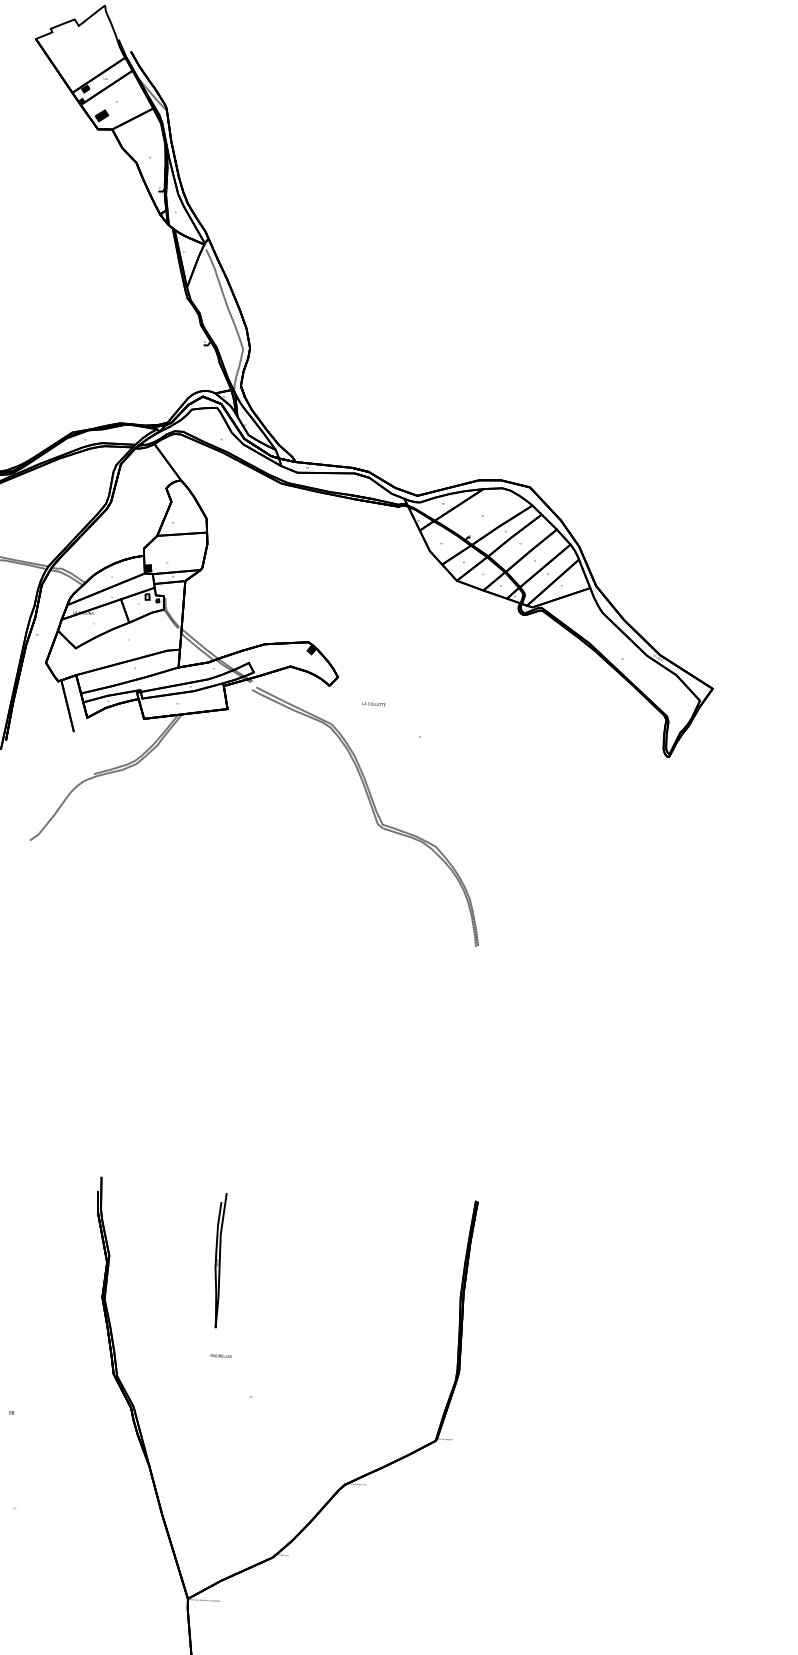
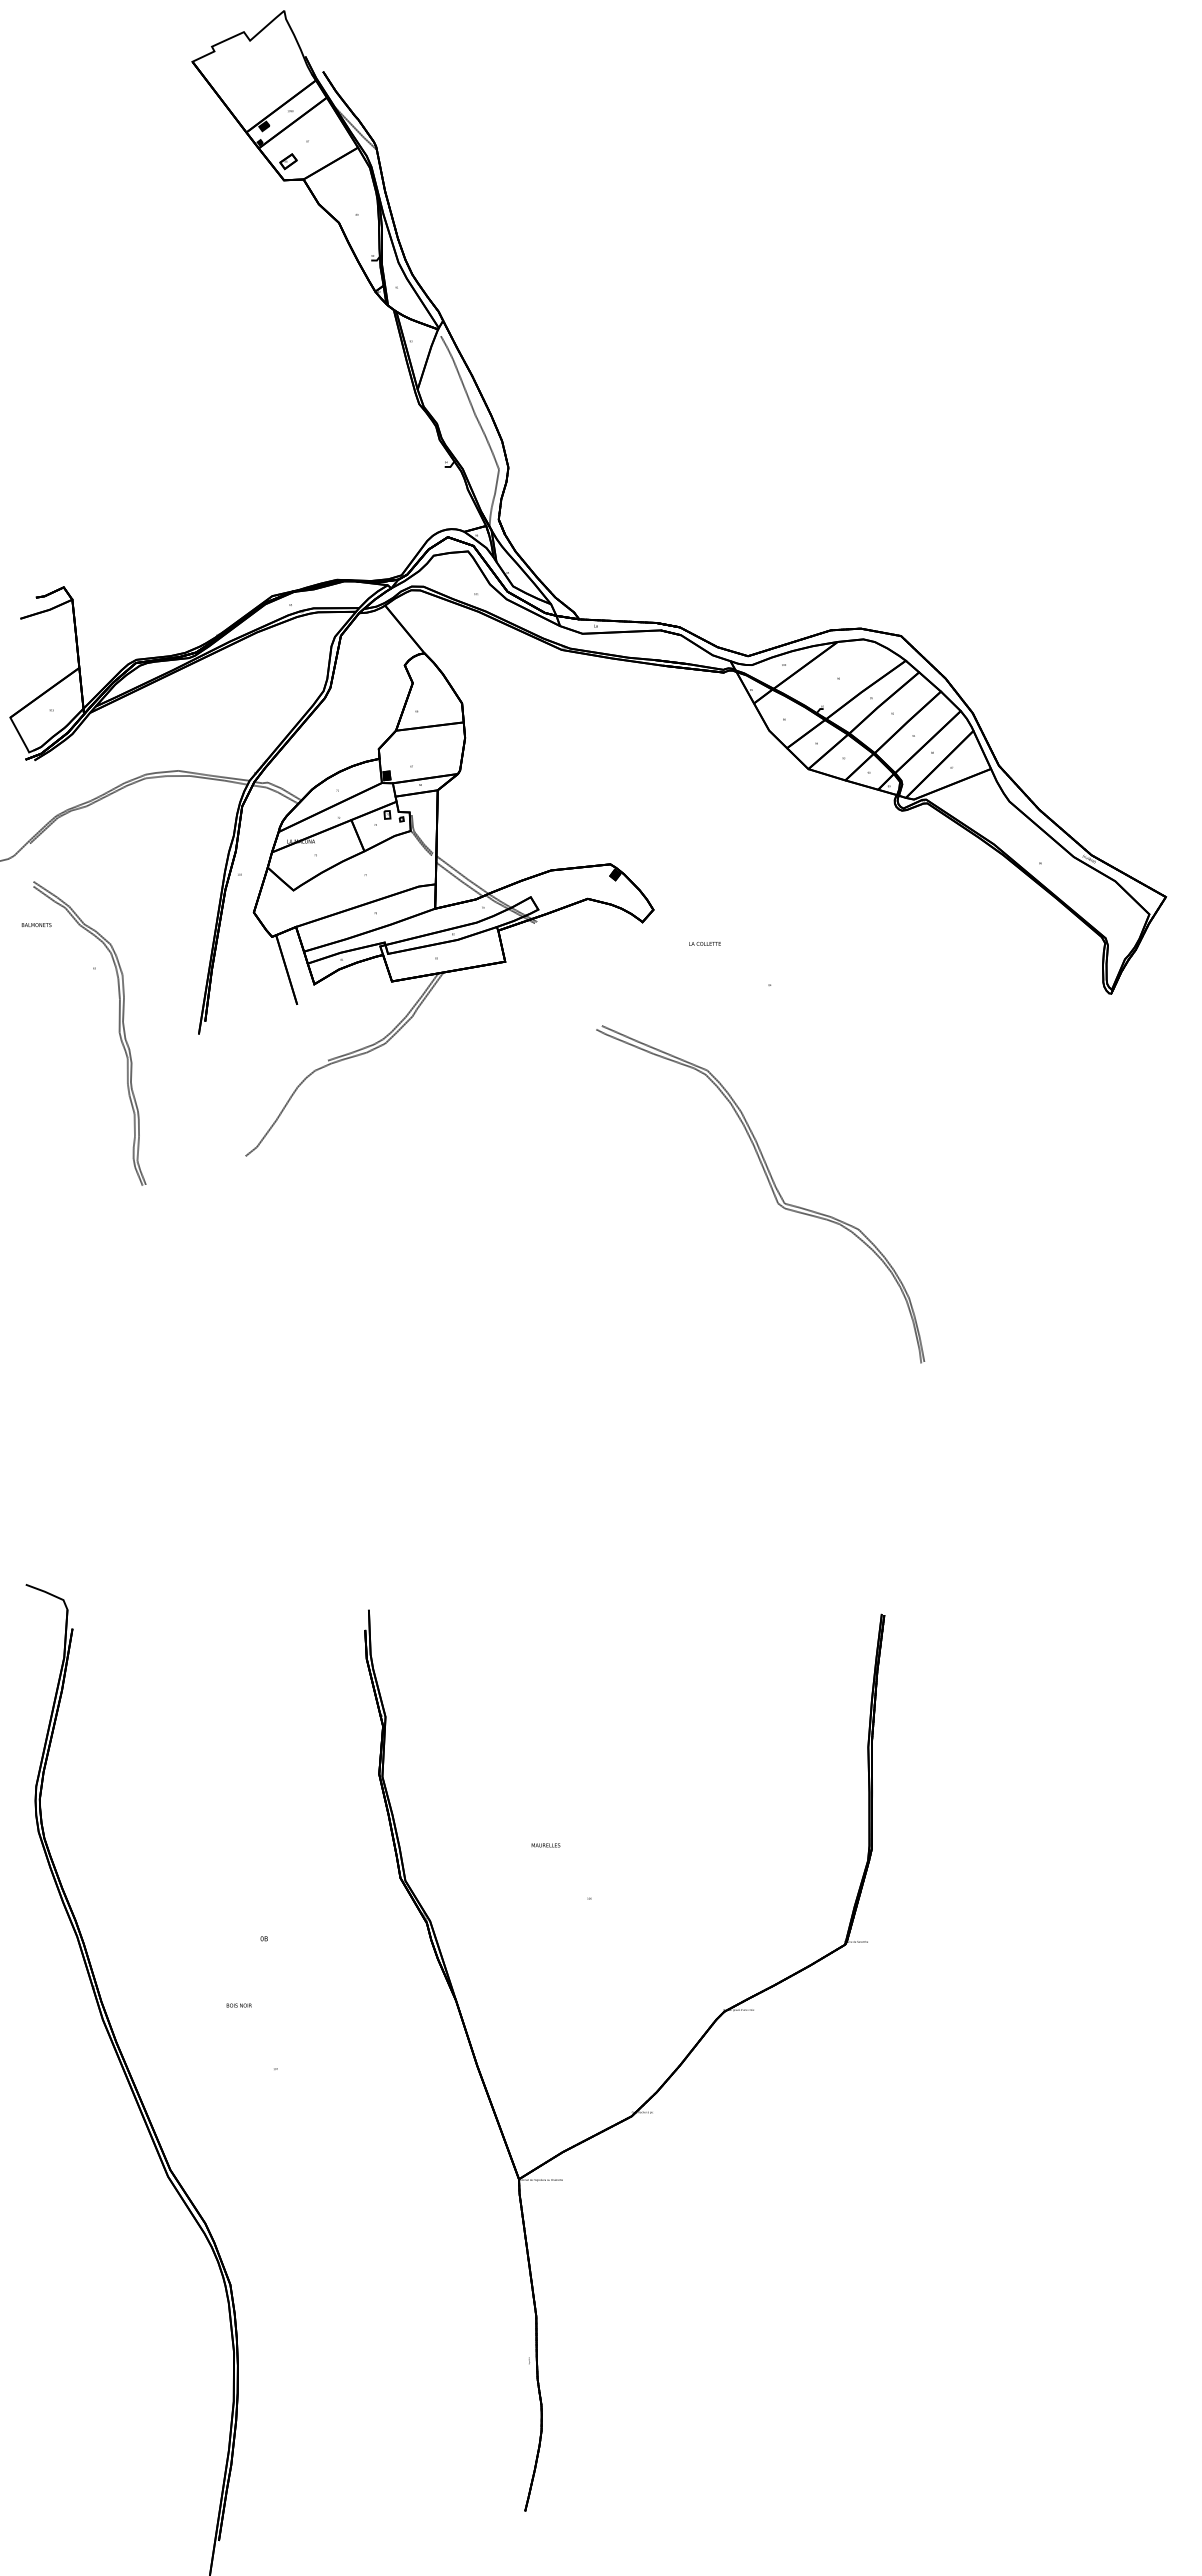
fill: (101, 115) -> (288, 161), removed
part: (373, 814) -> (771, 1190), moved
part: (218, 1260) -> (535, 1714), removed

